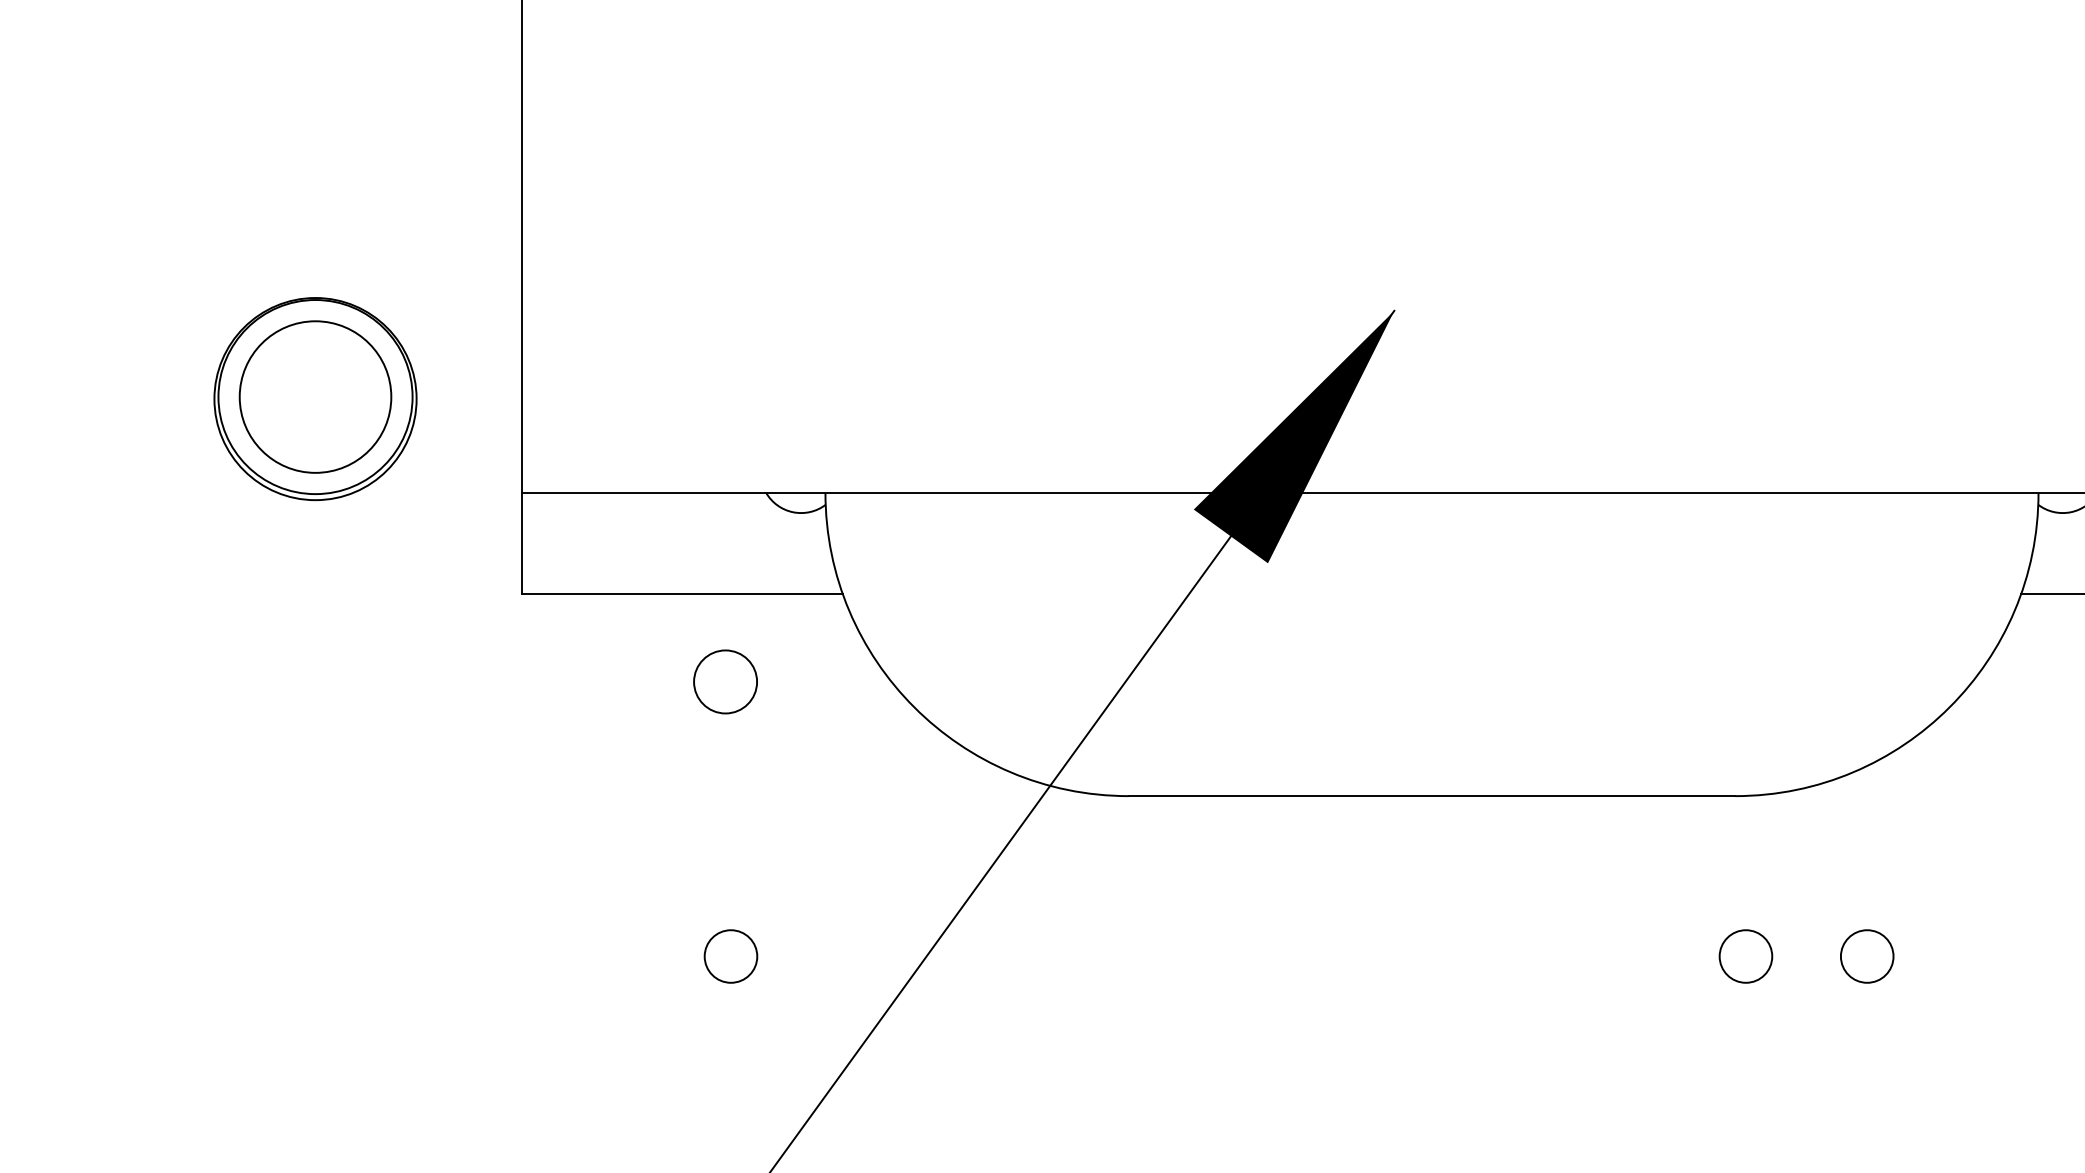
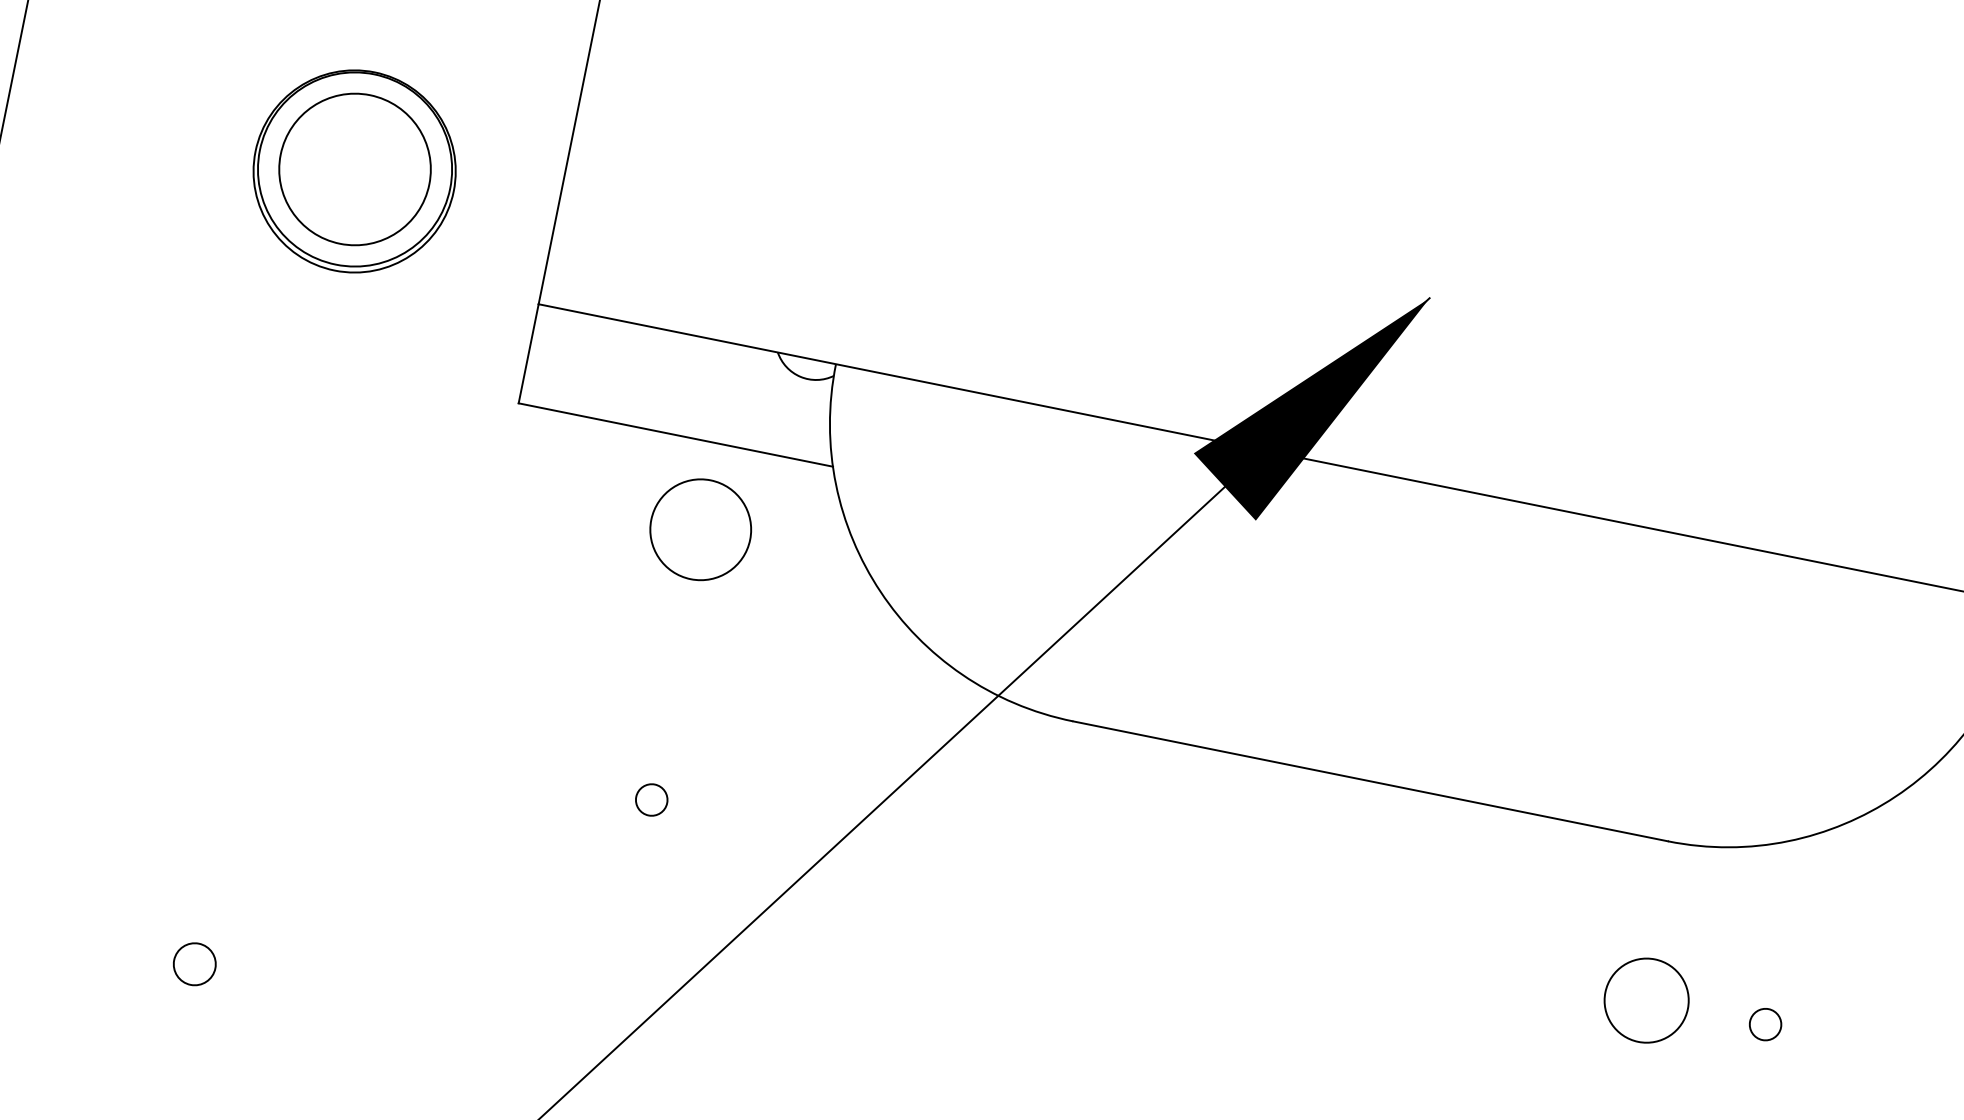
circle: (725, 681) -> (700, 529), size x1.6
circle: (730, 956) -> (651, 799), size x0.6
circle: (1745, 956) -> (1646, 1000), size x1.6
circle: (1866, 956) -> (1764, 1024), size x0.6

